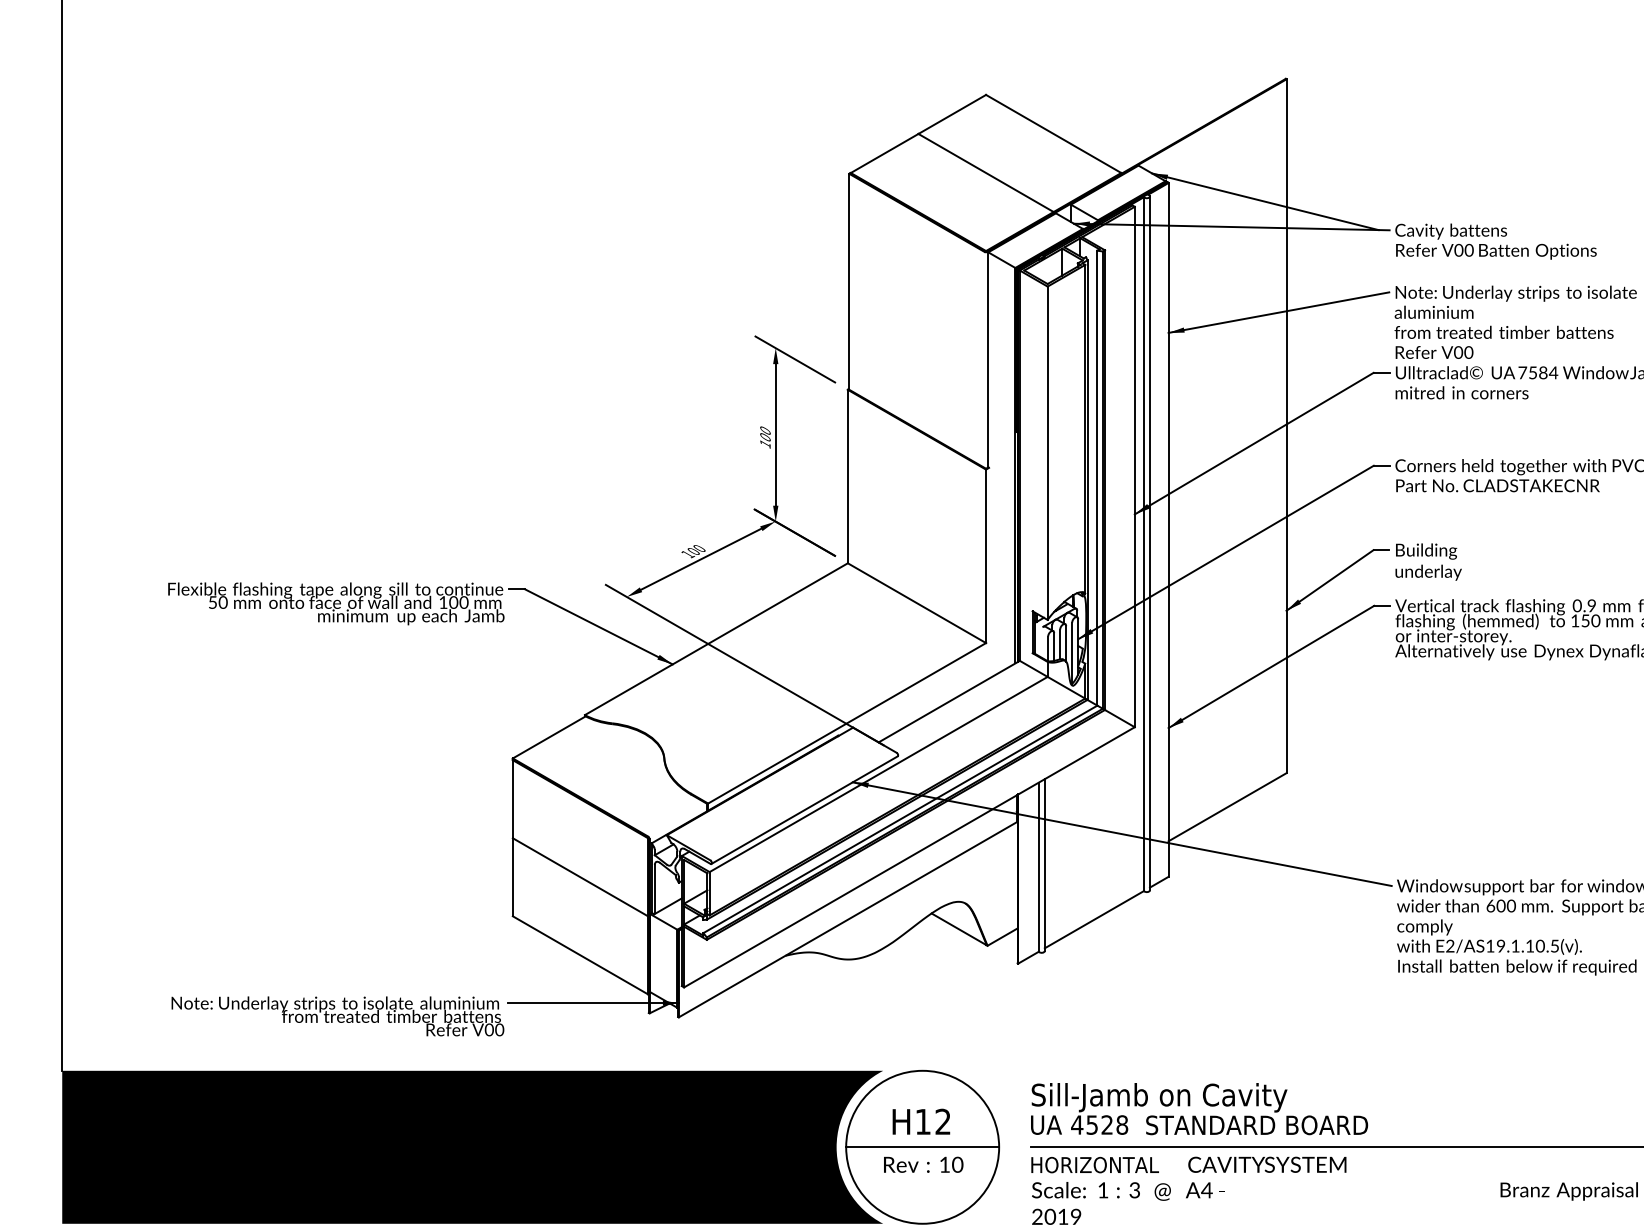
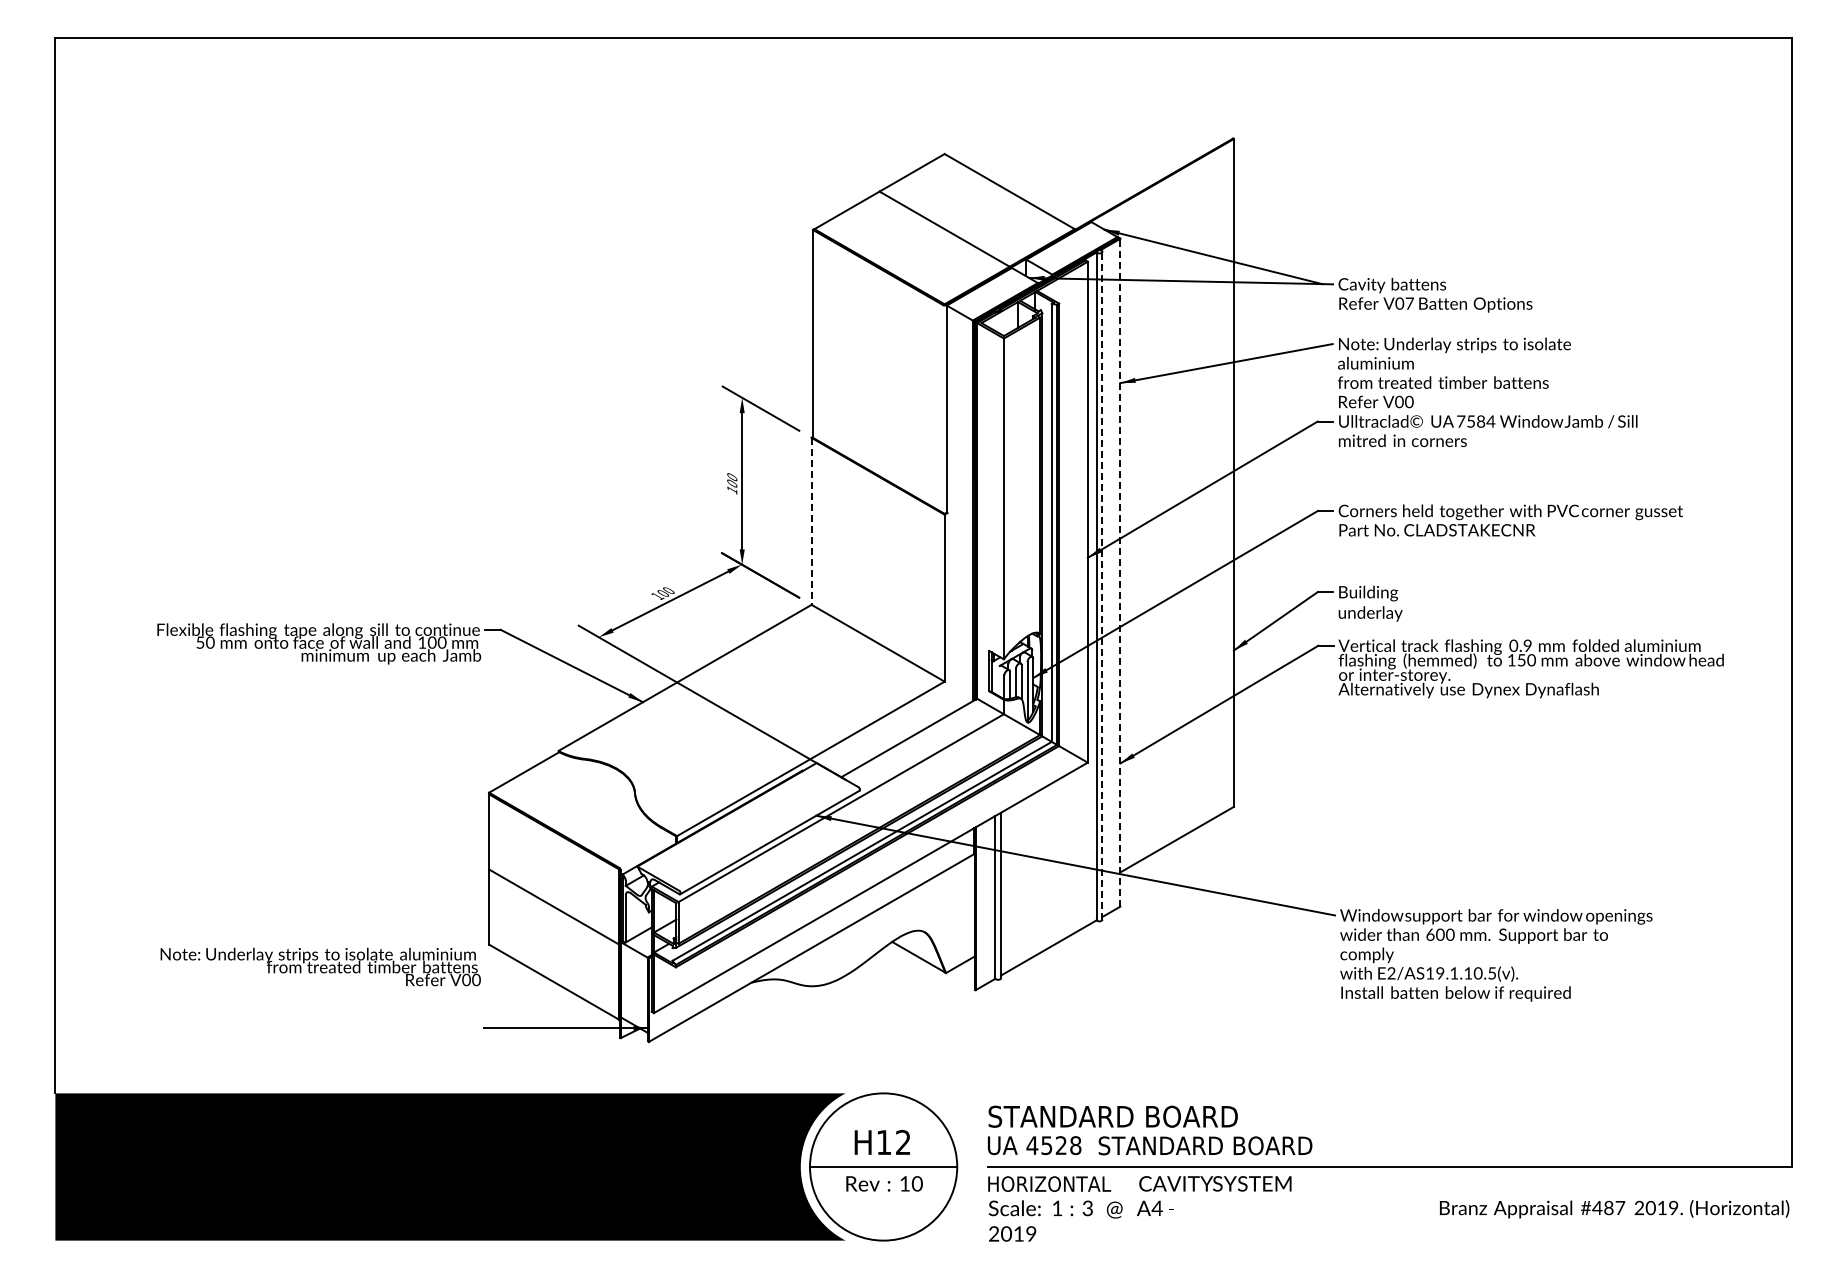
text: (1469, 250) -> (1409, 303), V00 -> V07
line: (847, 476) -> (811, 521), solid -> dashed
line: (1168, 529) -> (1120, 572), solid -> dashed
line: (1150, 543) -> (1102, 585), solid -> dashed
text: (337, 1015) -> (320, 966), moved
text: (1168, 1097) -> (1120, 1119), Sill-Jamb on Cavity -> STANDARD BOARD

